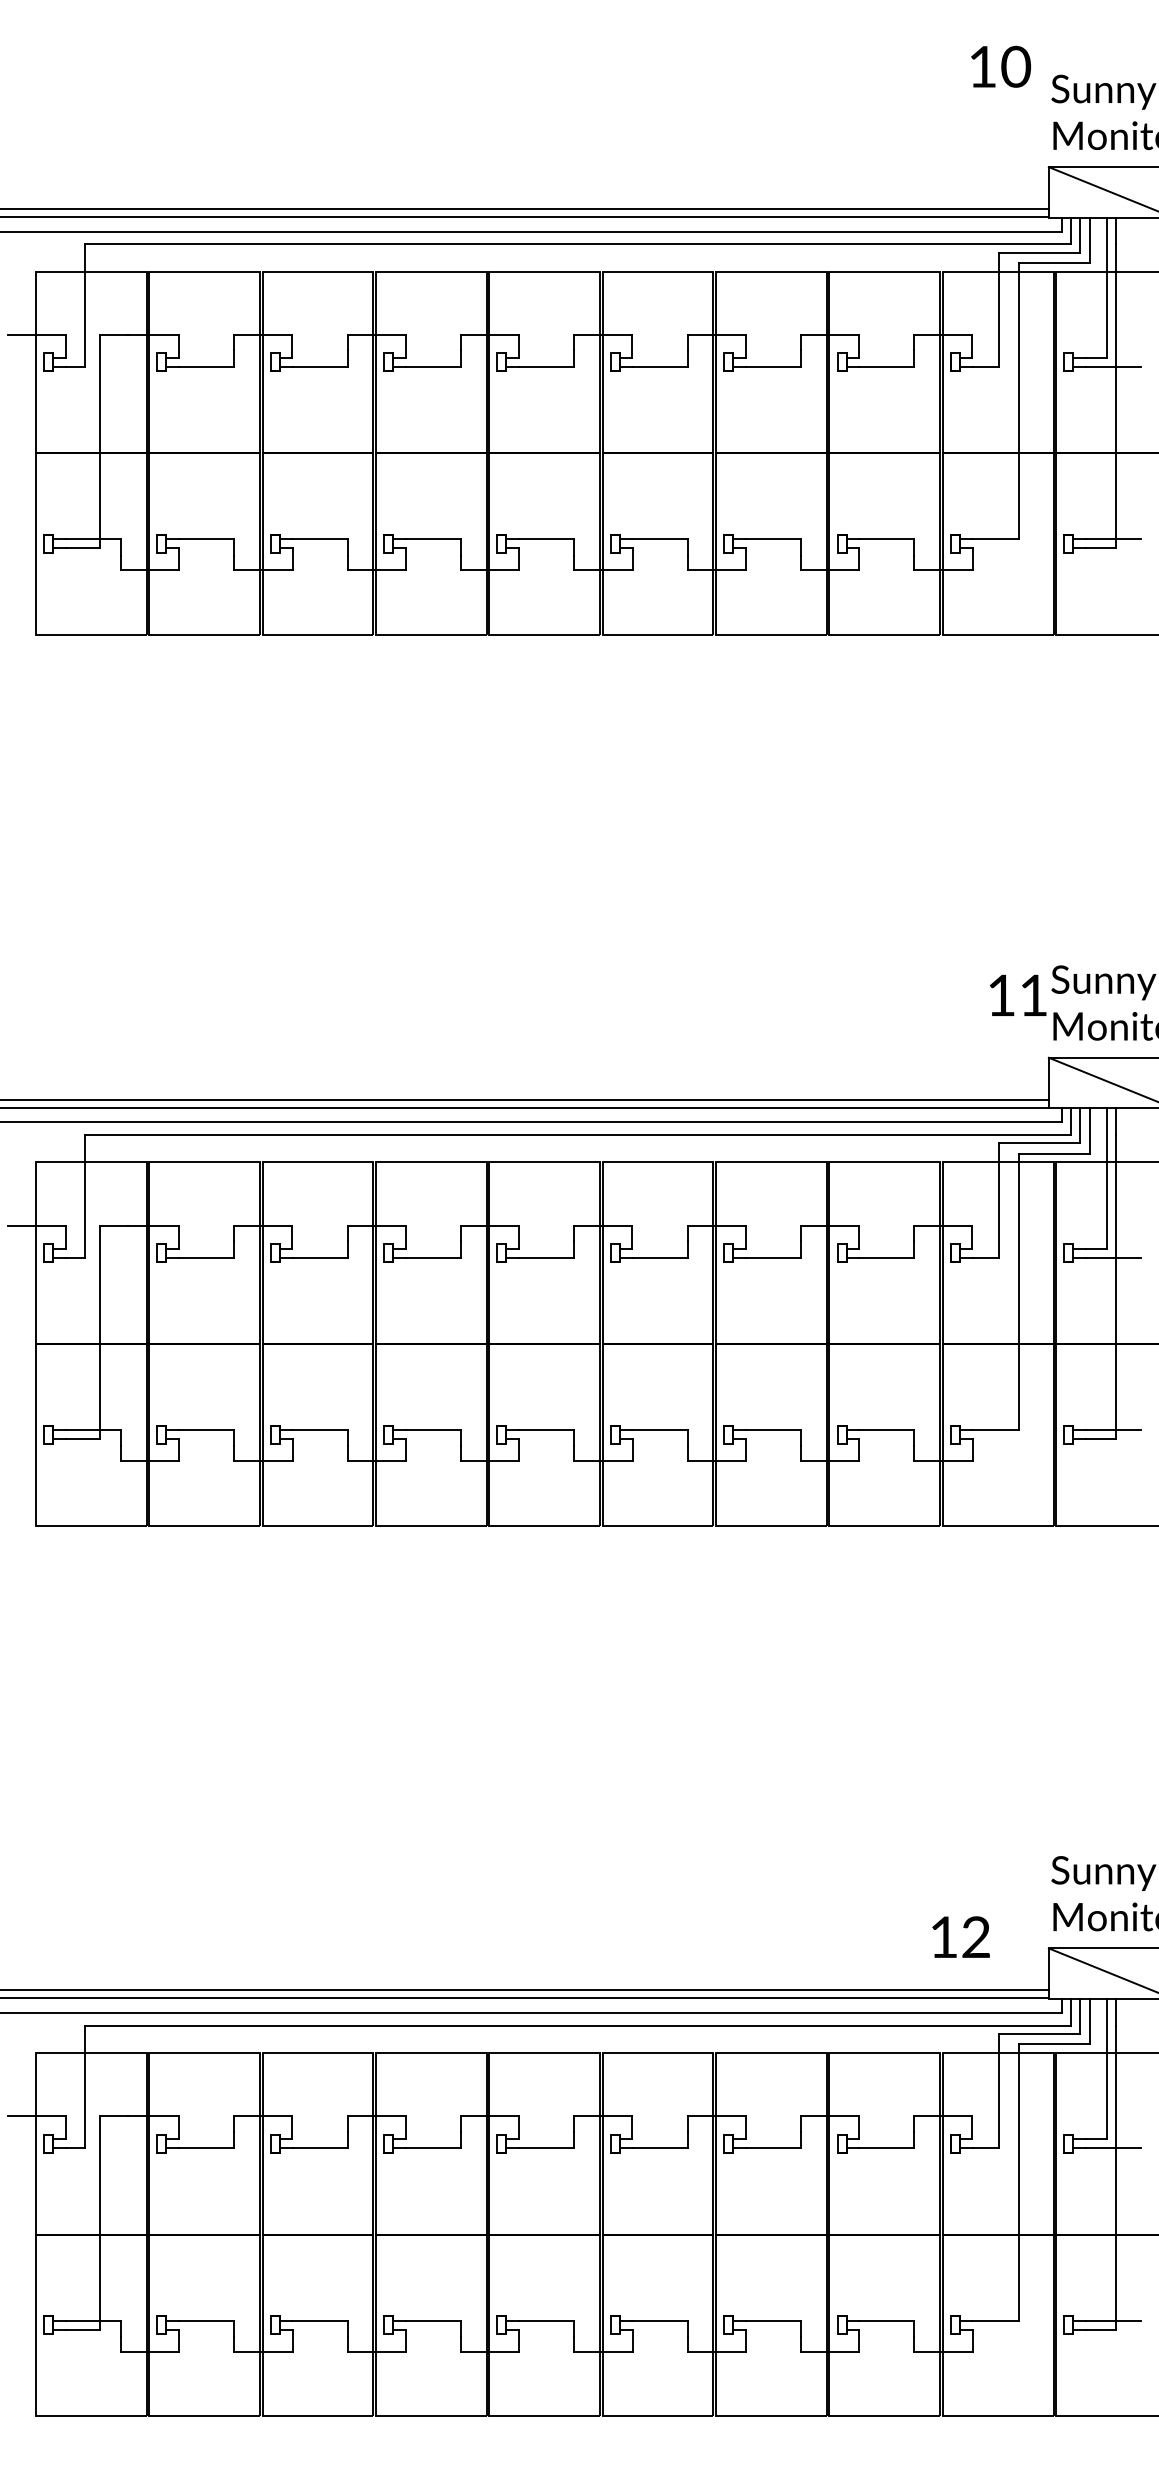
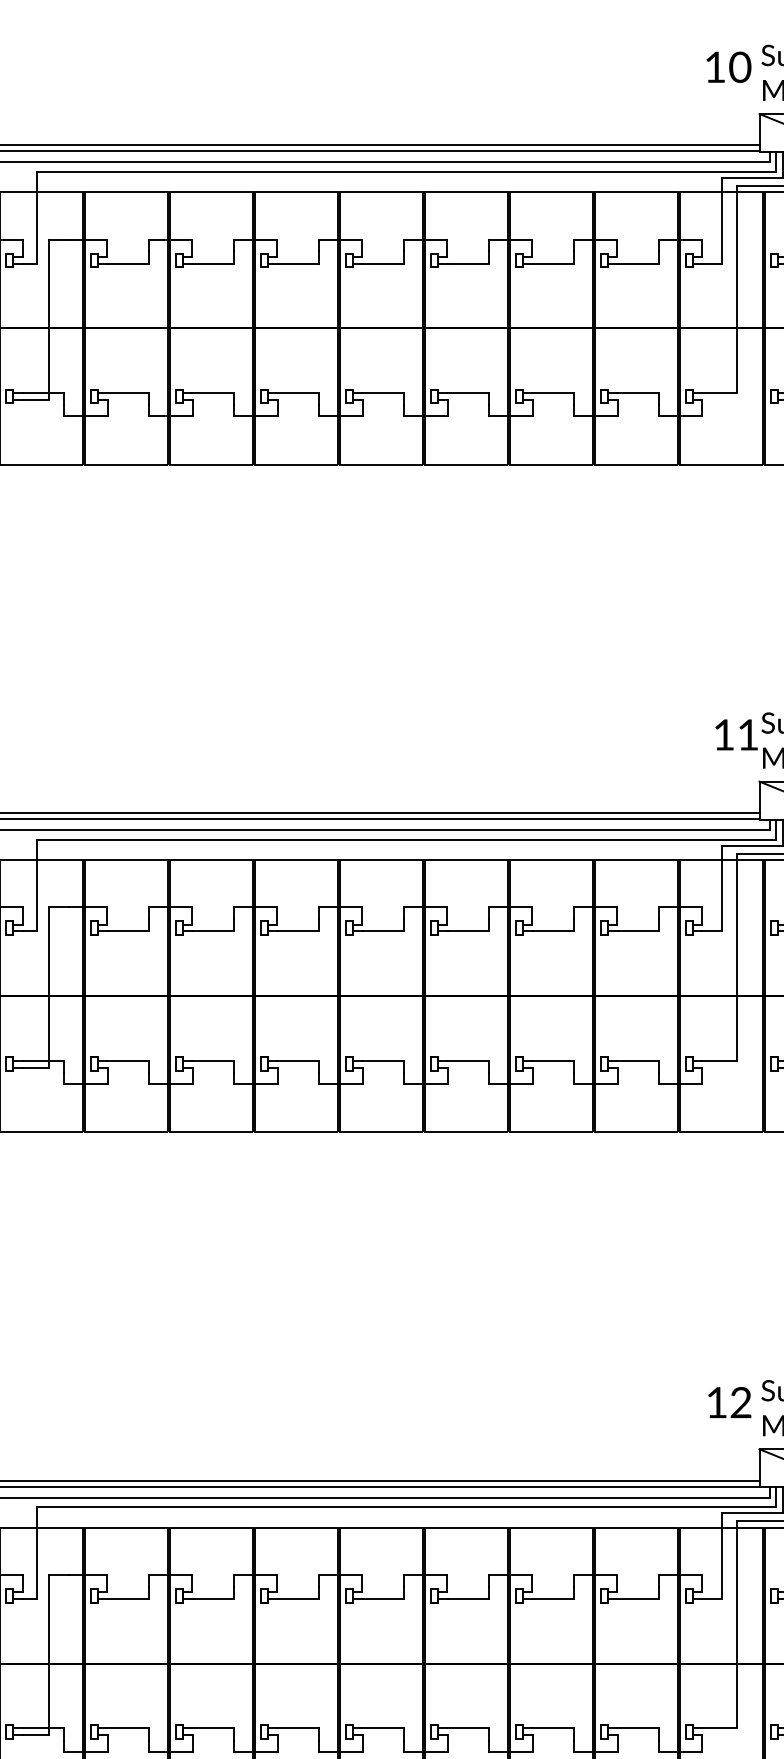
text: (1001, 66) -> (729, 67), moved
text: (960, 1936) -> (729, 1402), moved

